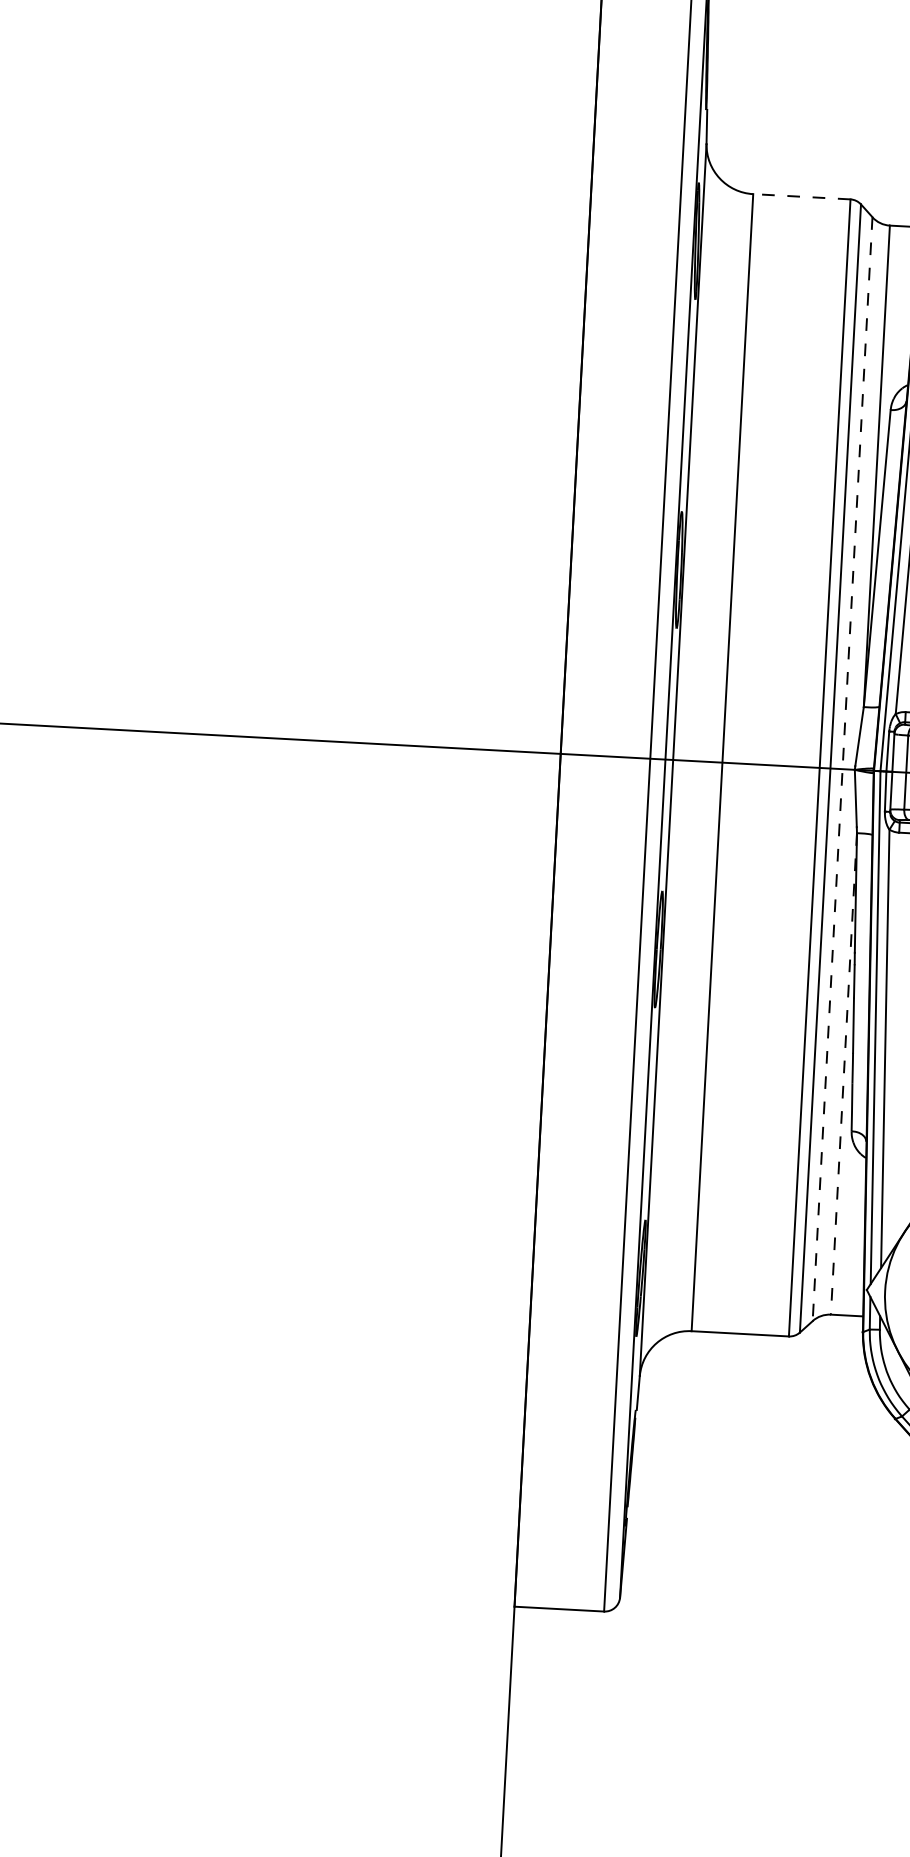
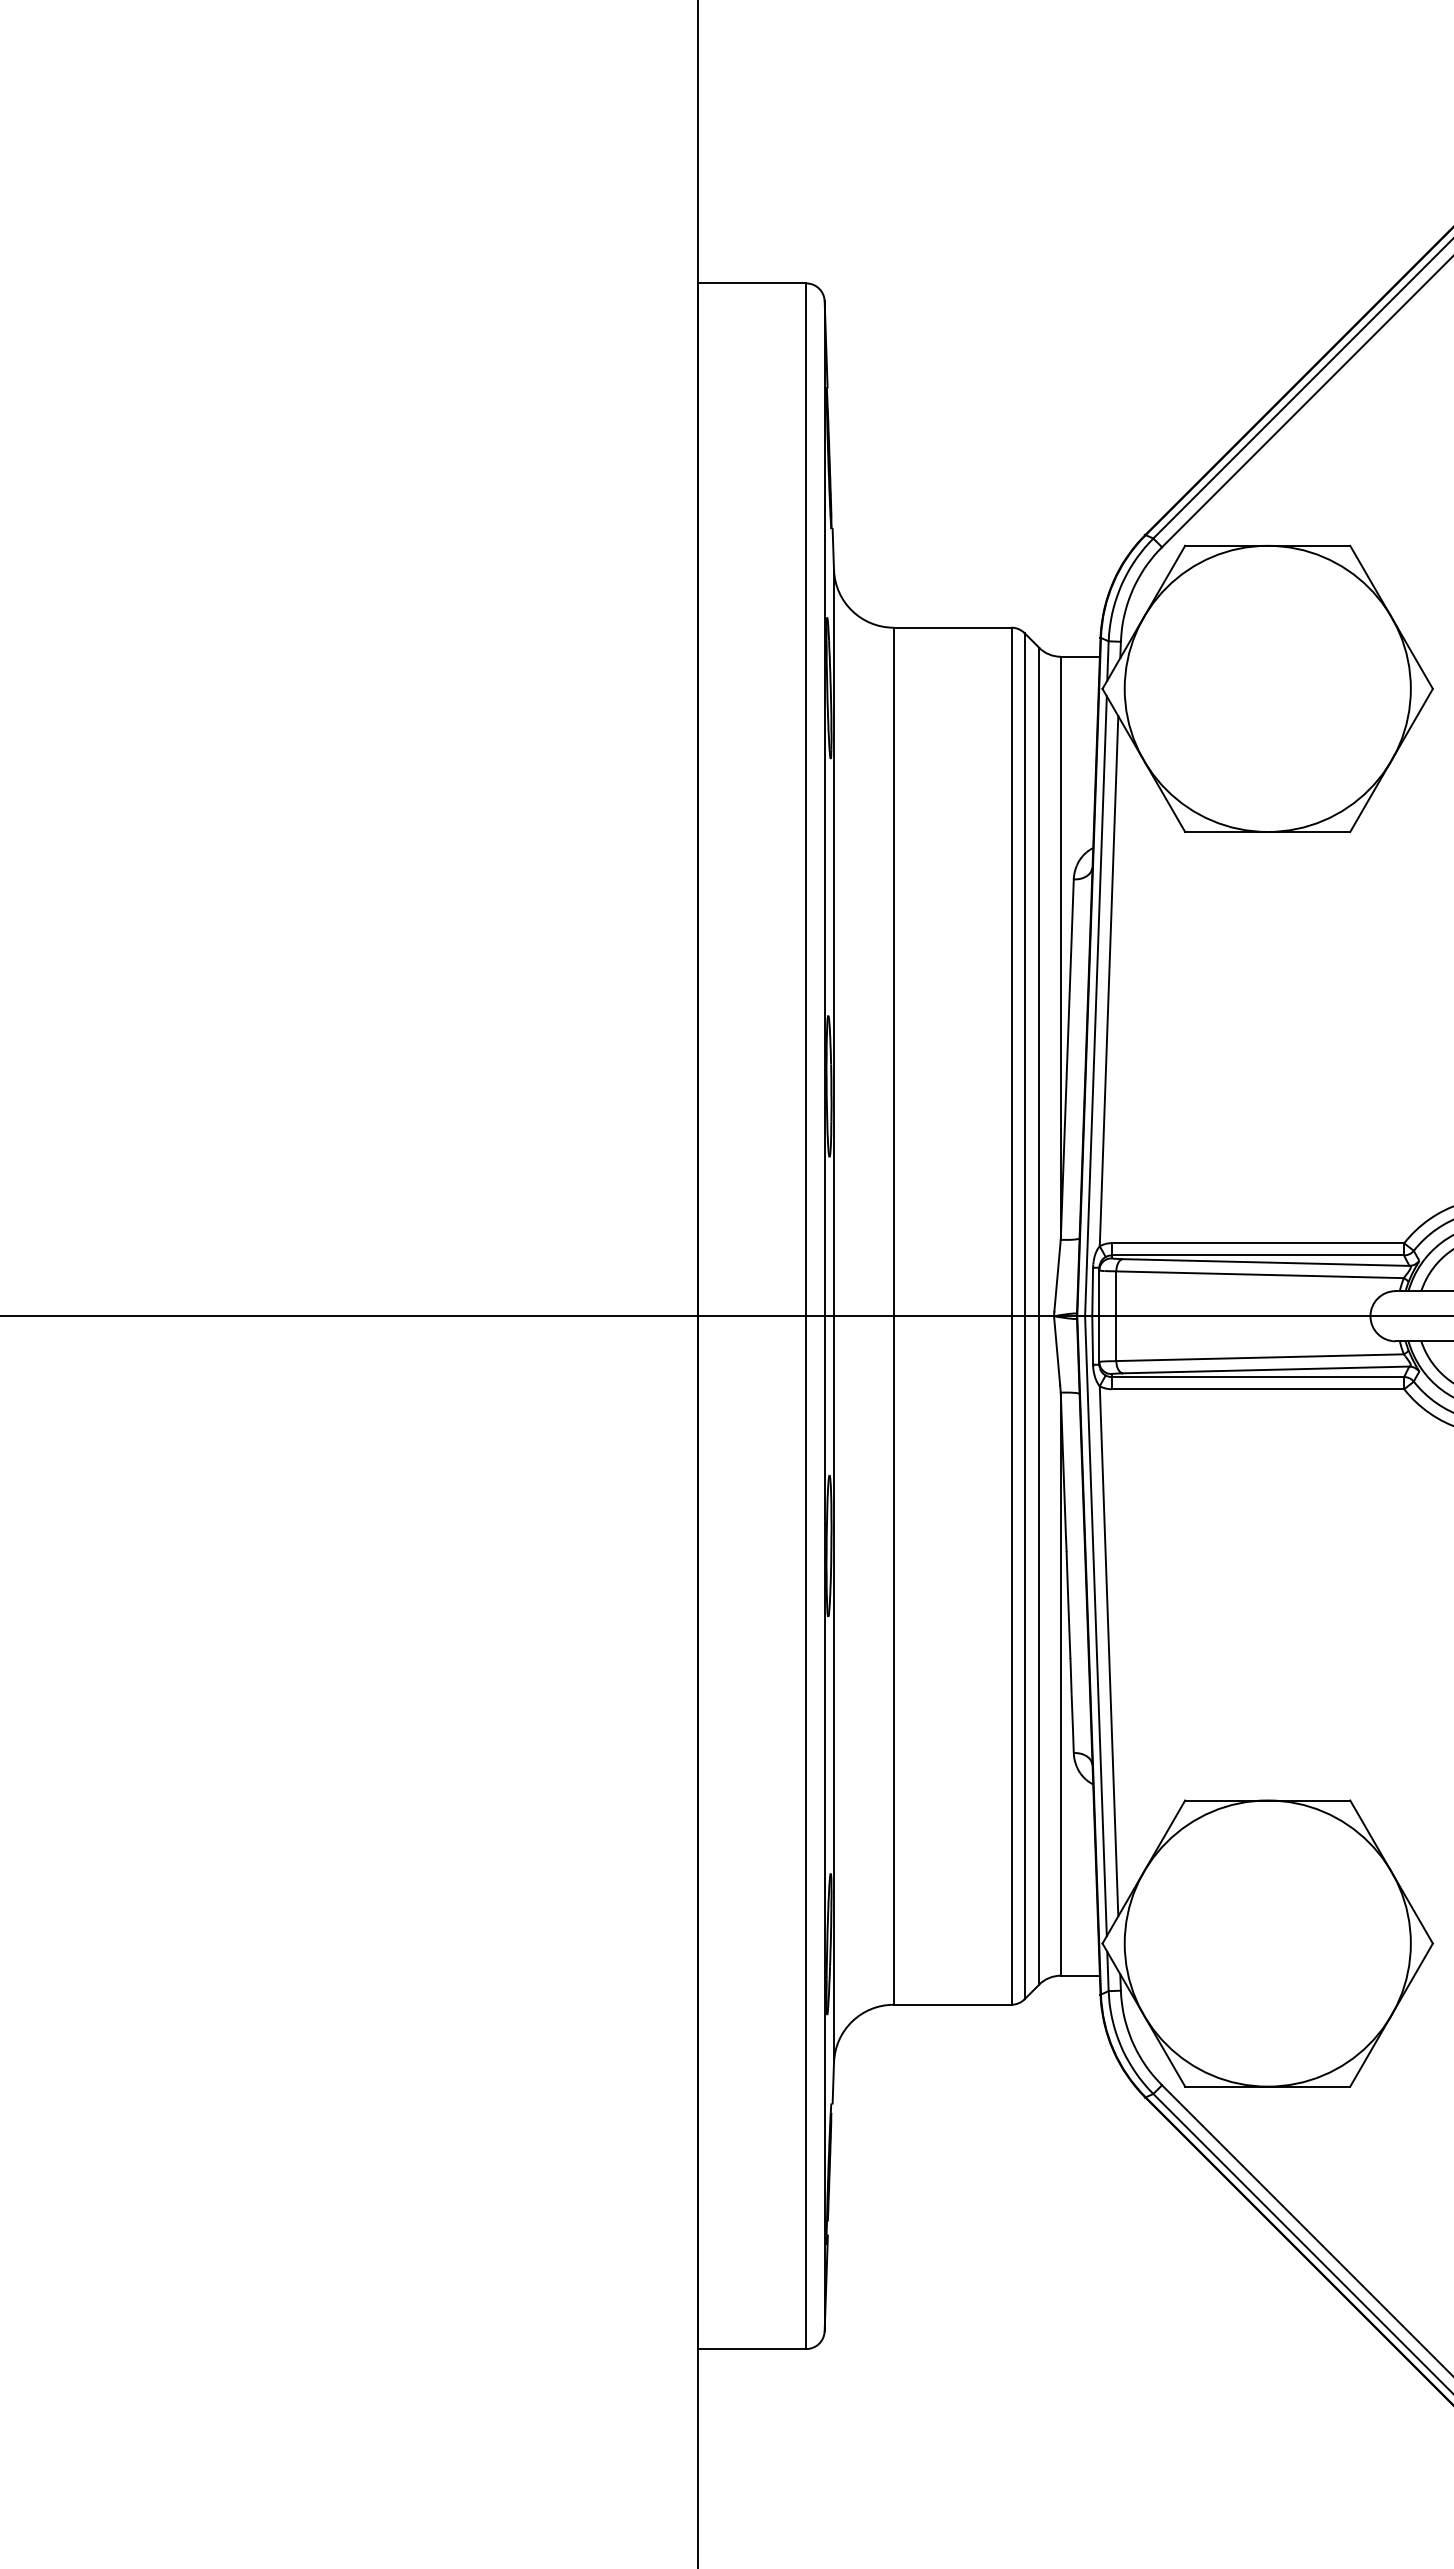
line: (801, 196) -> (952, 627), dashed -> solid
line: (842, 769) -> (1039, 1316), dashed -> solid
line: (843, 1074) -> (1060, 1684), dashed -> solid

